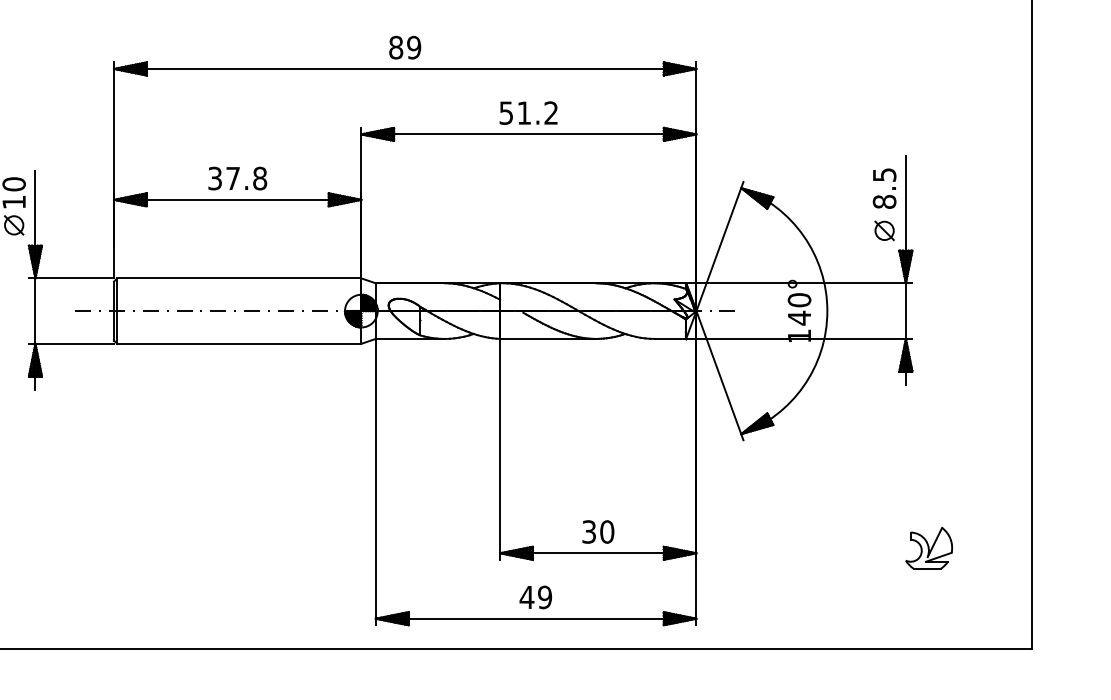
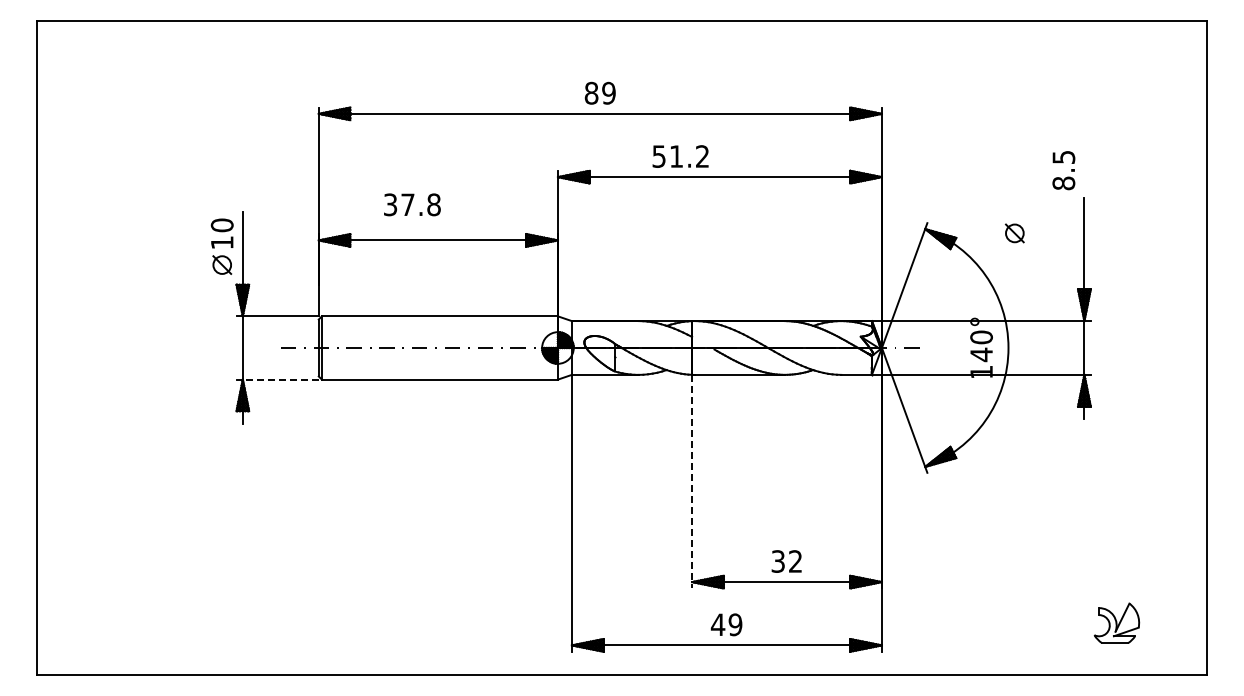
text: (528, 113) -> (680, 156), moved
text: (237, 178) -> (412, 204), moved
text: (884, 188) -> (1063, 170), moved
part: (884, 230) -> (1014, 233), moved
line: (74, 343) -> (280, 379), solid -> dashed
line: (500, 449) -> (692, 481), solid -> dashed
text: (607, 531) -> (795, 561), 30 -> 32
part: (928, 547) -> (1116, 622), moved

